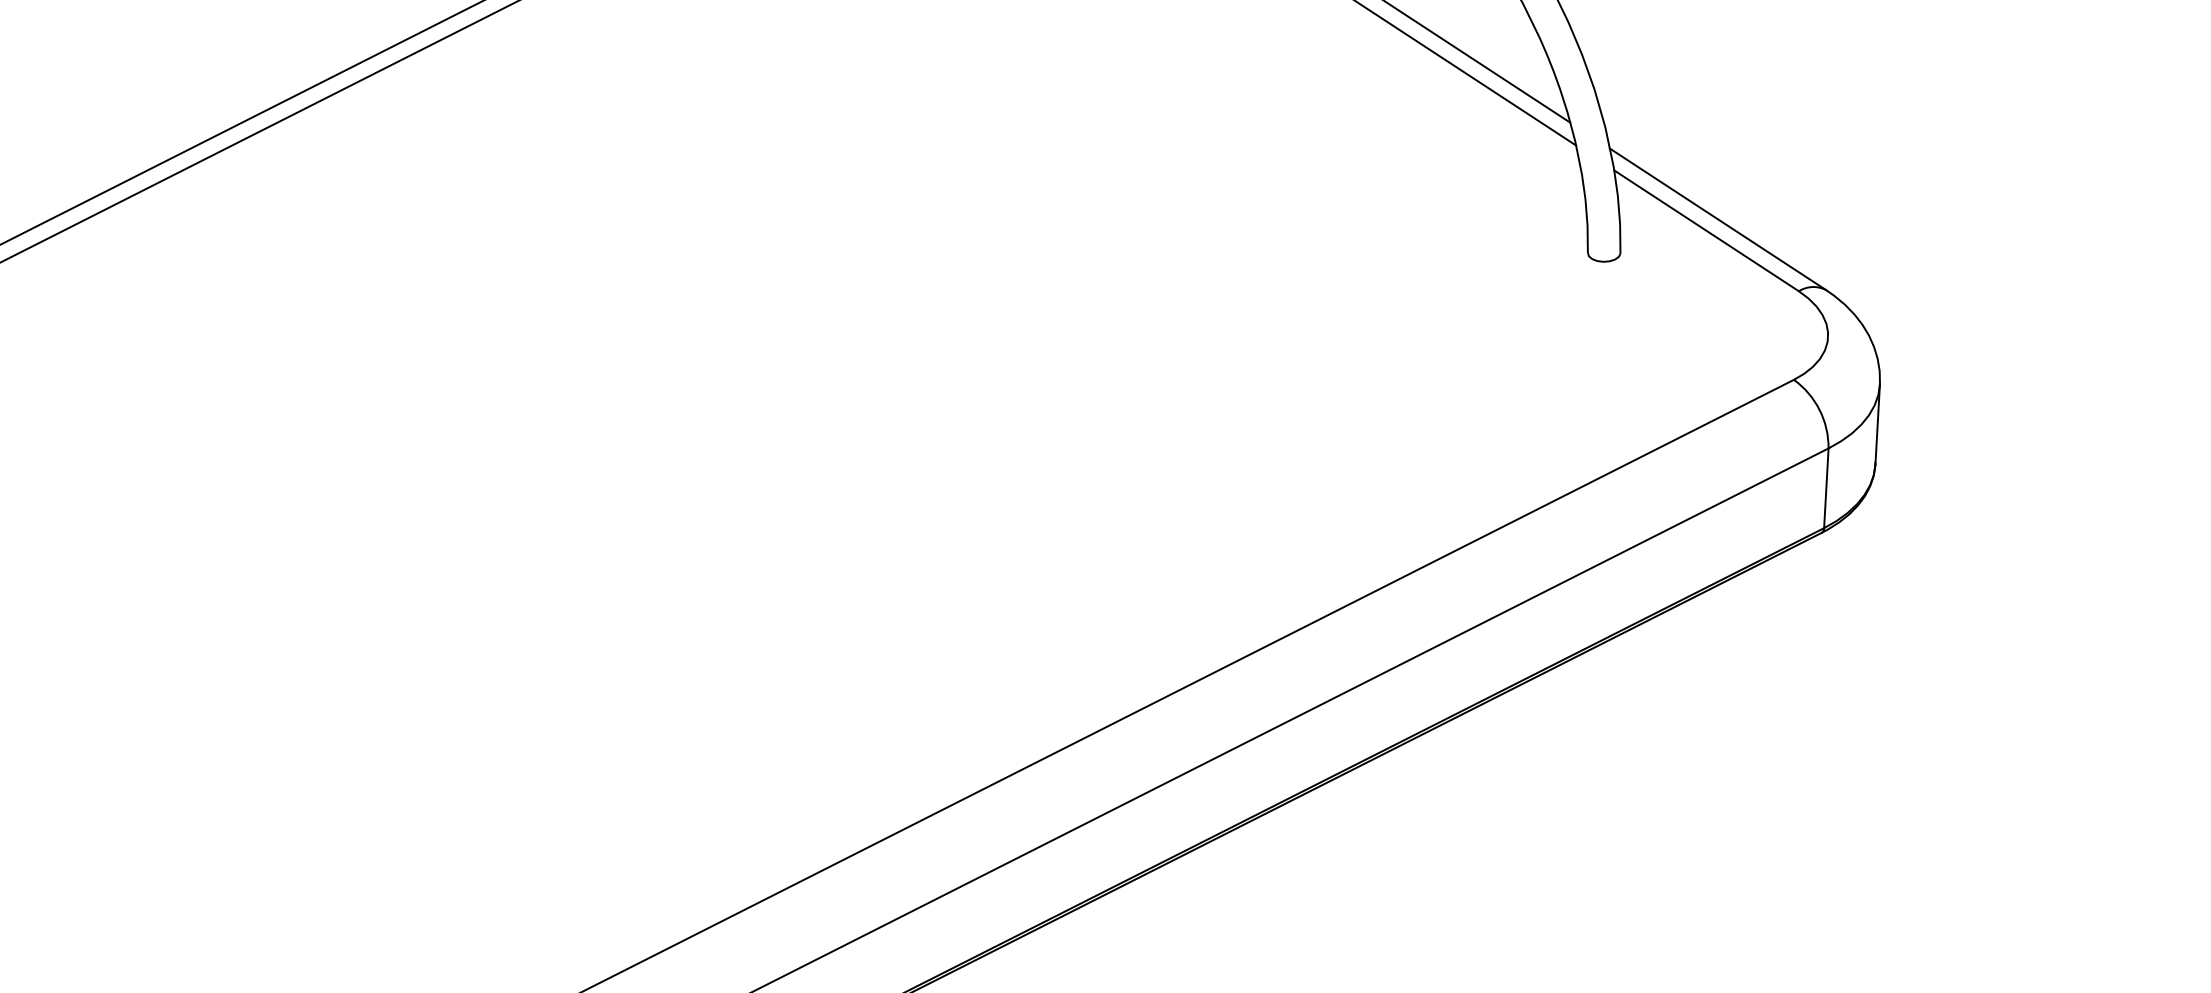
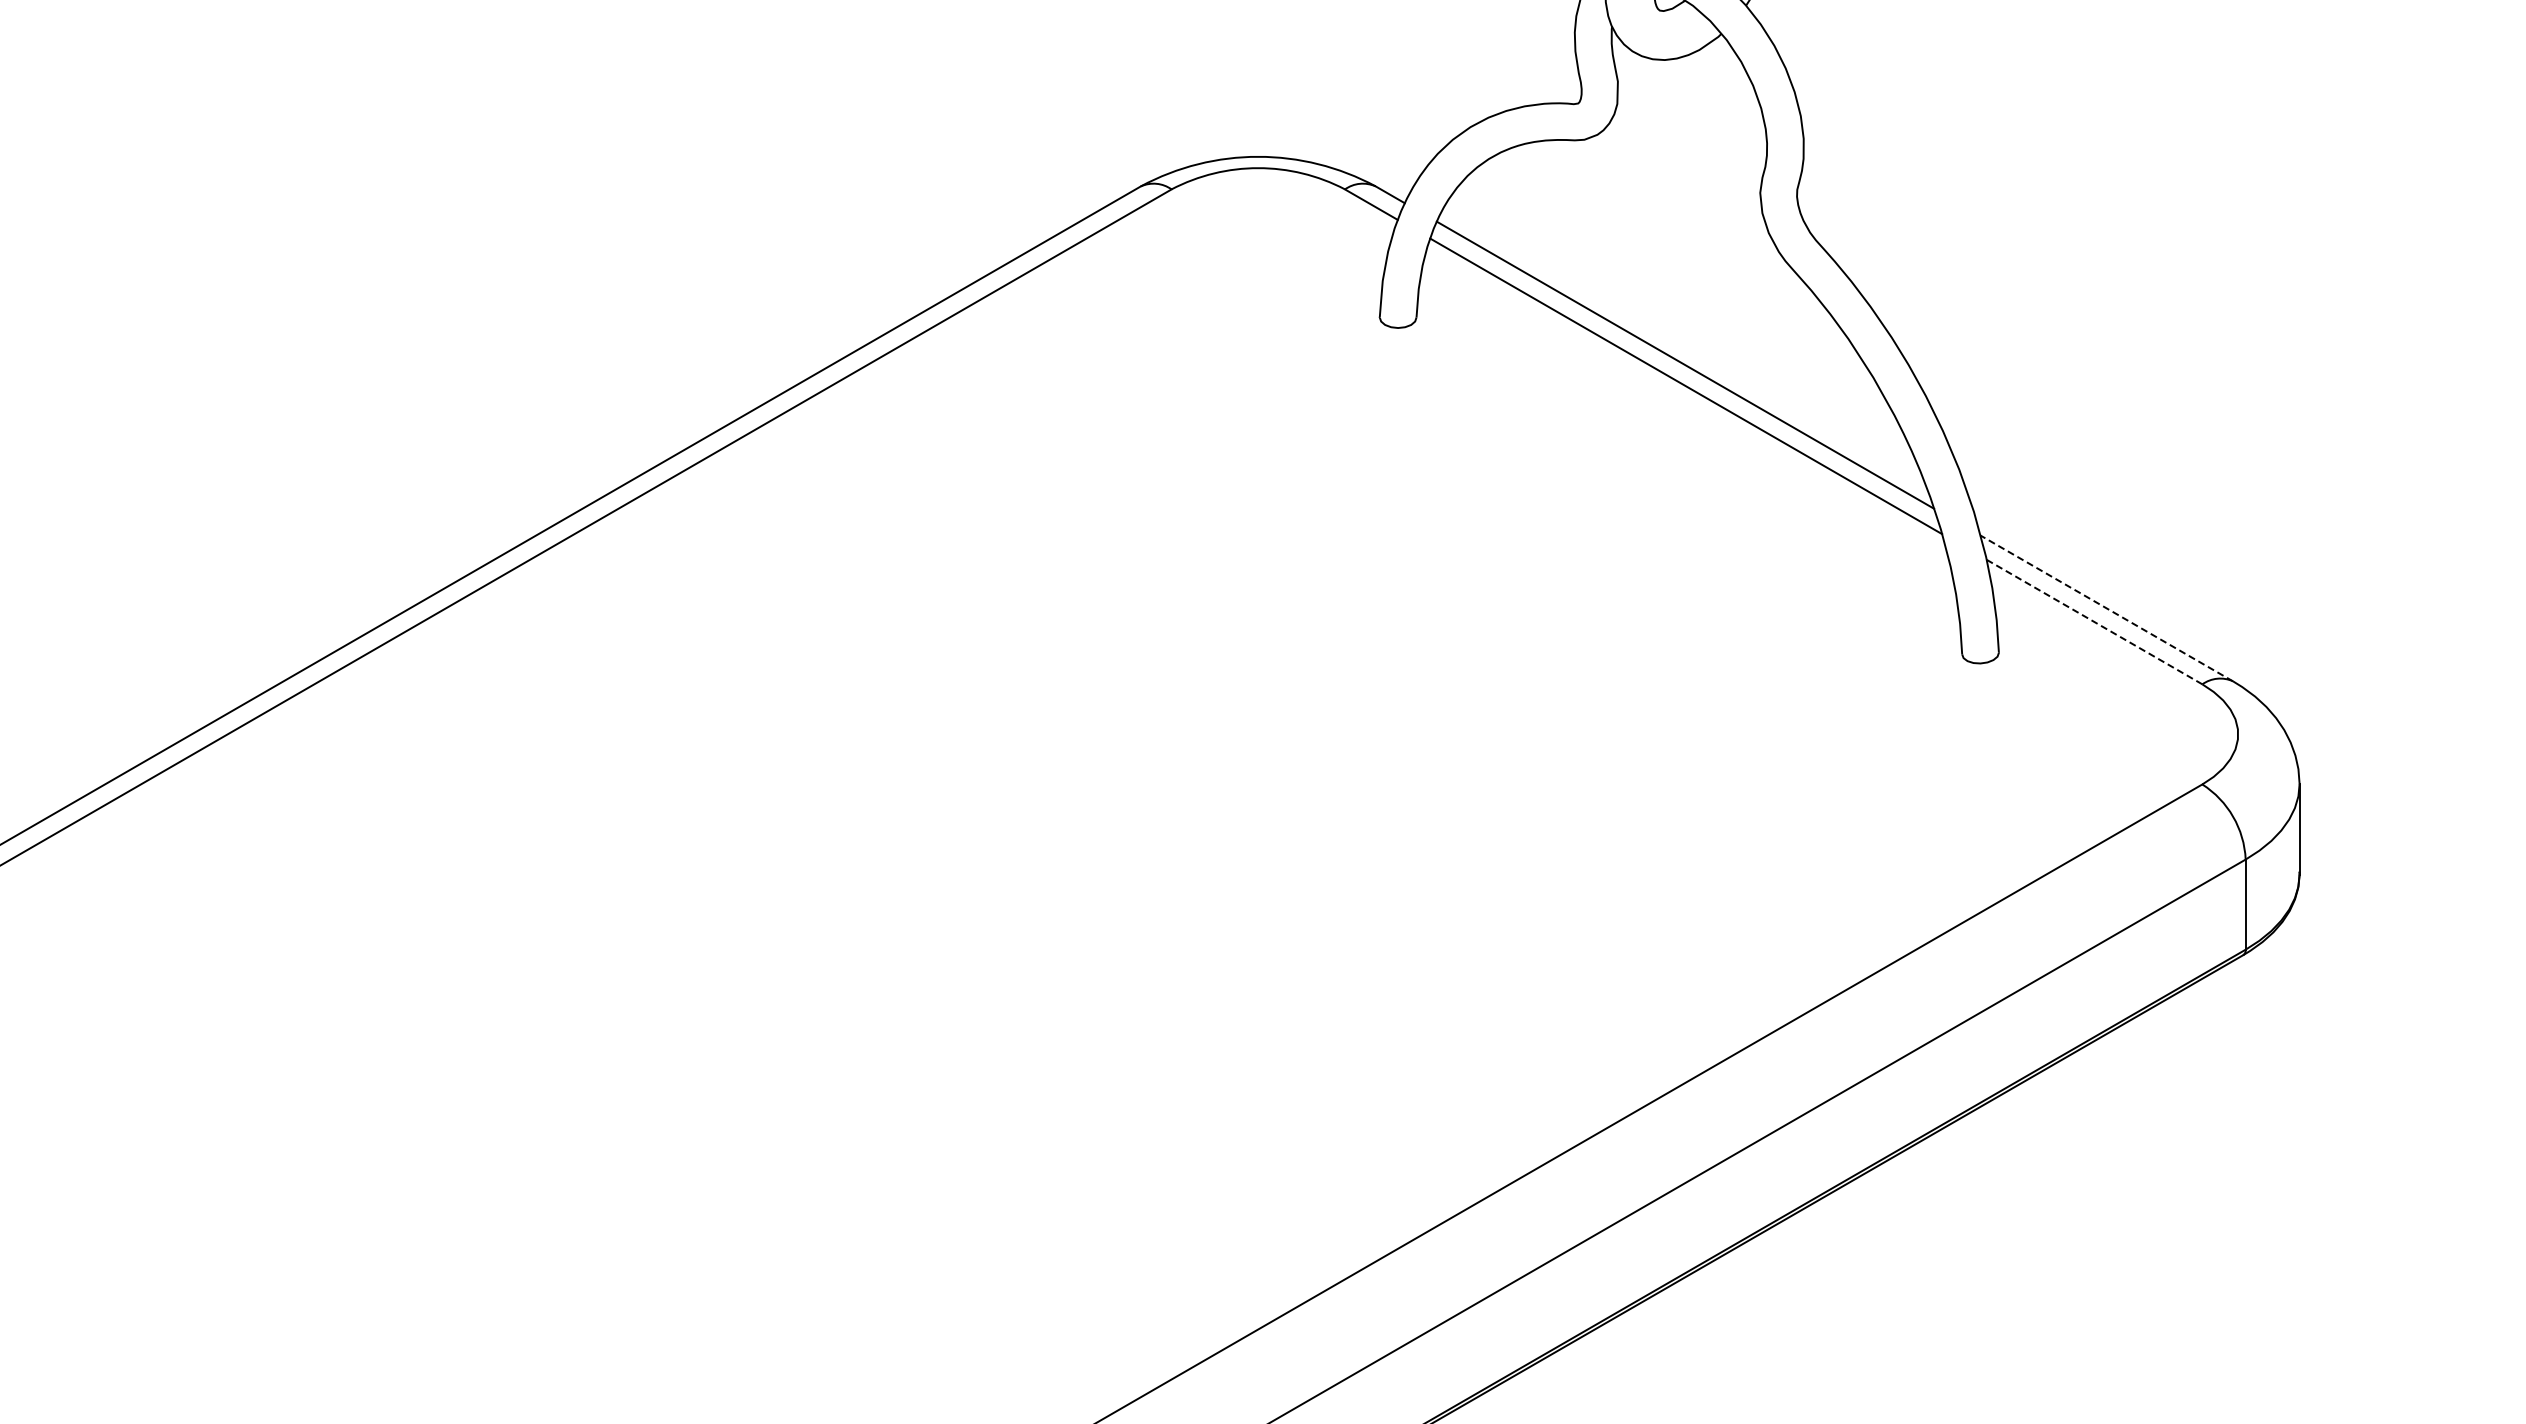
line: (1717, 219) -> (2106, 608), solid -> dashed
line: (1706, 231) -> (2094, 622), solid -> dashed

